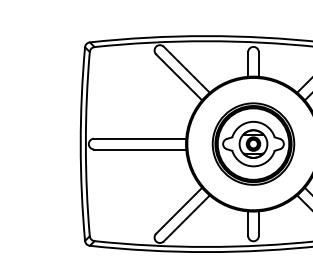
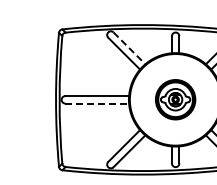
line: (186, 69) -> (129, 48), solid -> dashed
part: (253, 143) -> (175, 99), size x0.7
line: (140, 149) -> (97, 103), solid -> dashed

